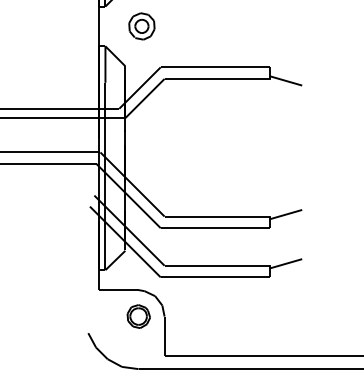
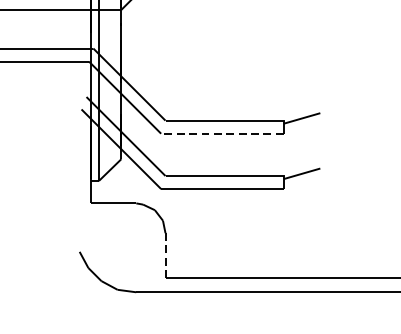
line: (214, 228) -> (221, 134), solid -> dashed
part: (138, 316) -> (136, 233), removed
line: (164, 336) -> (165, 255), solid -> dashed

